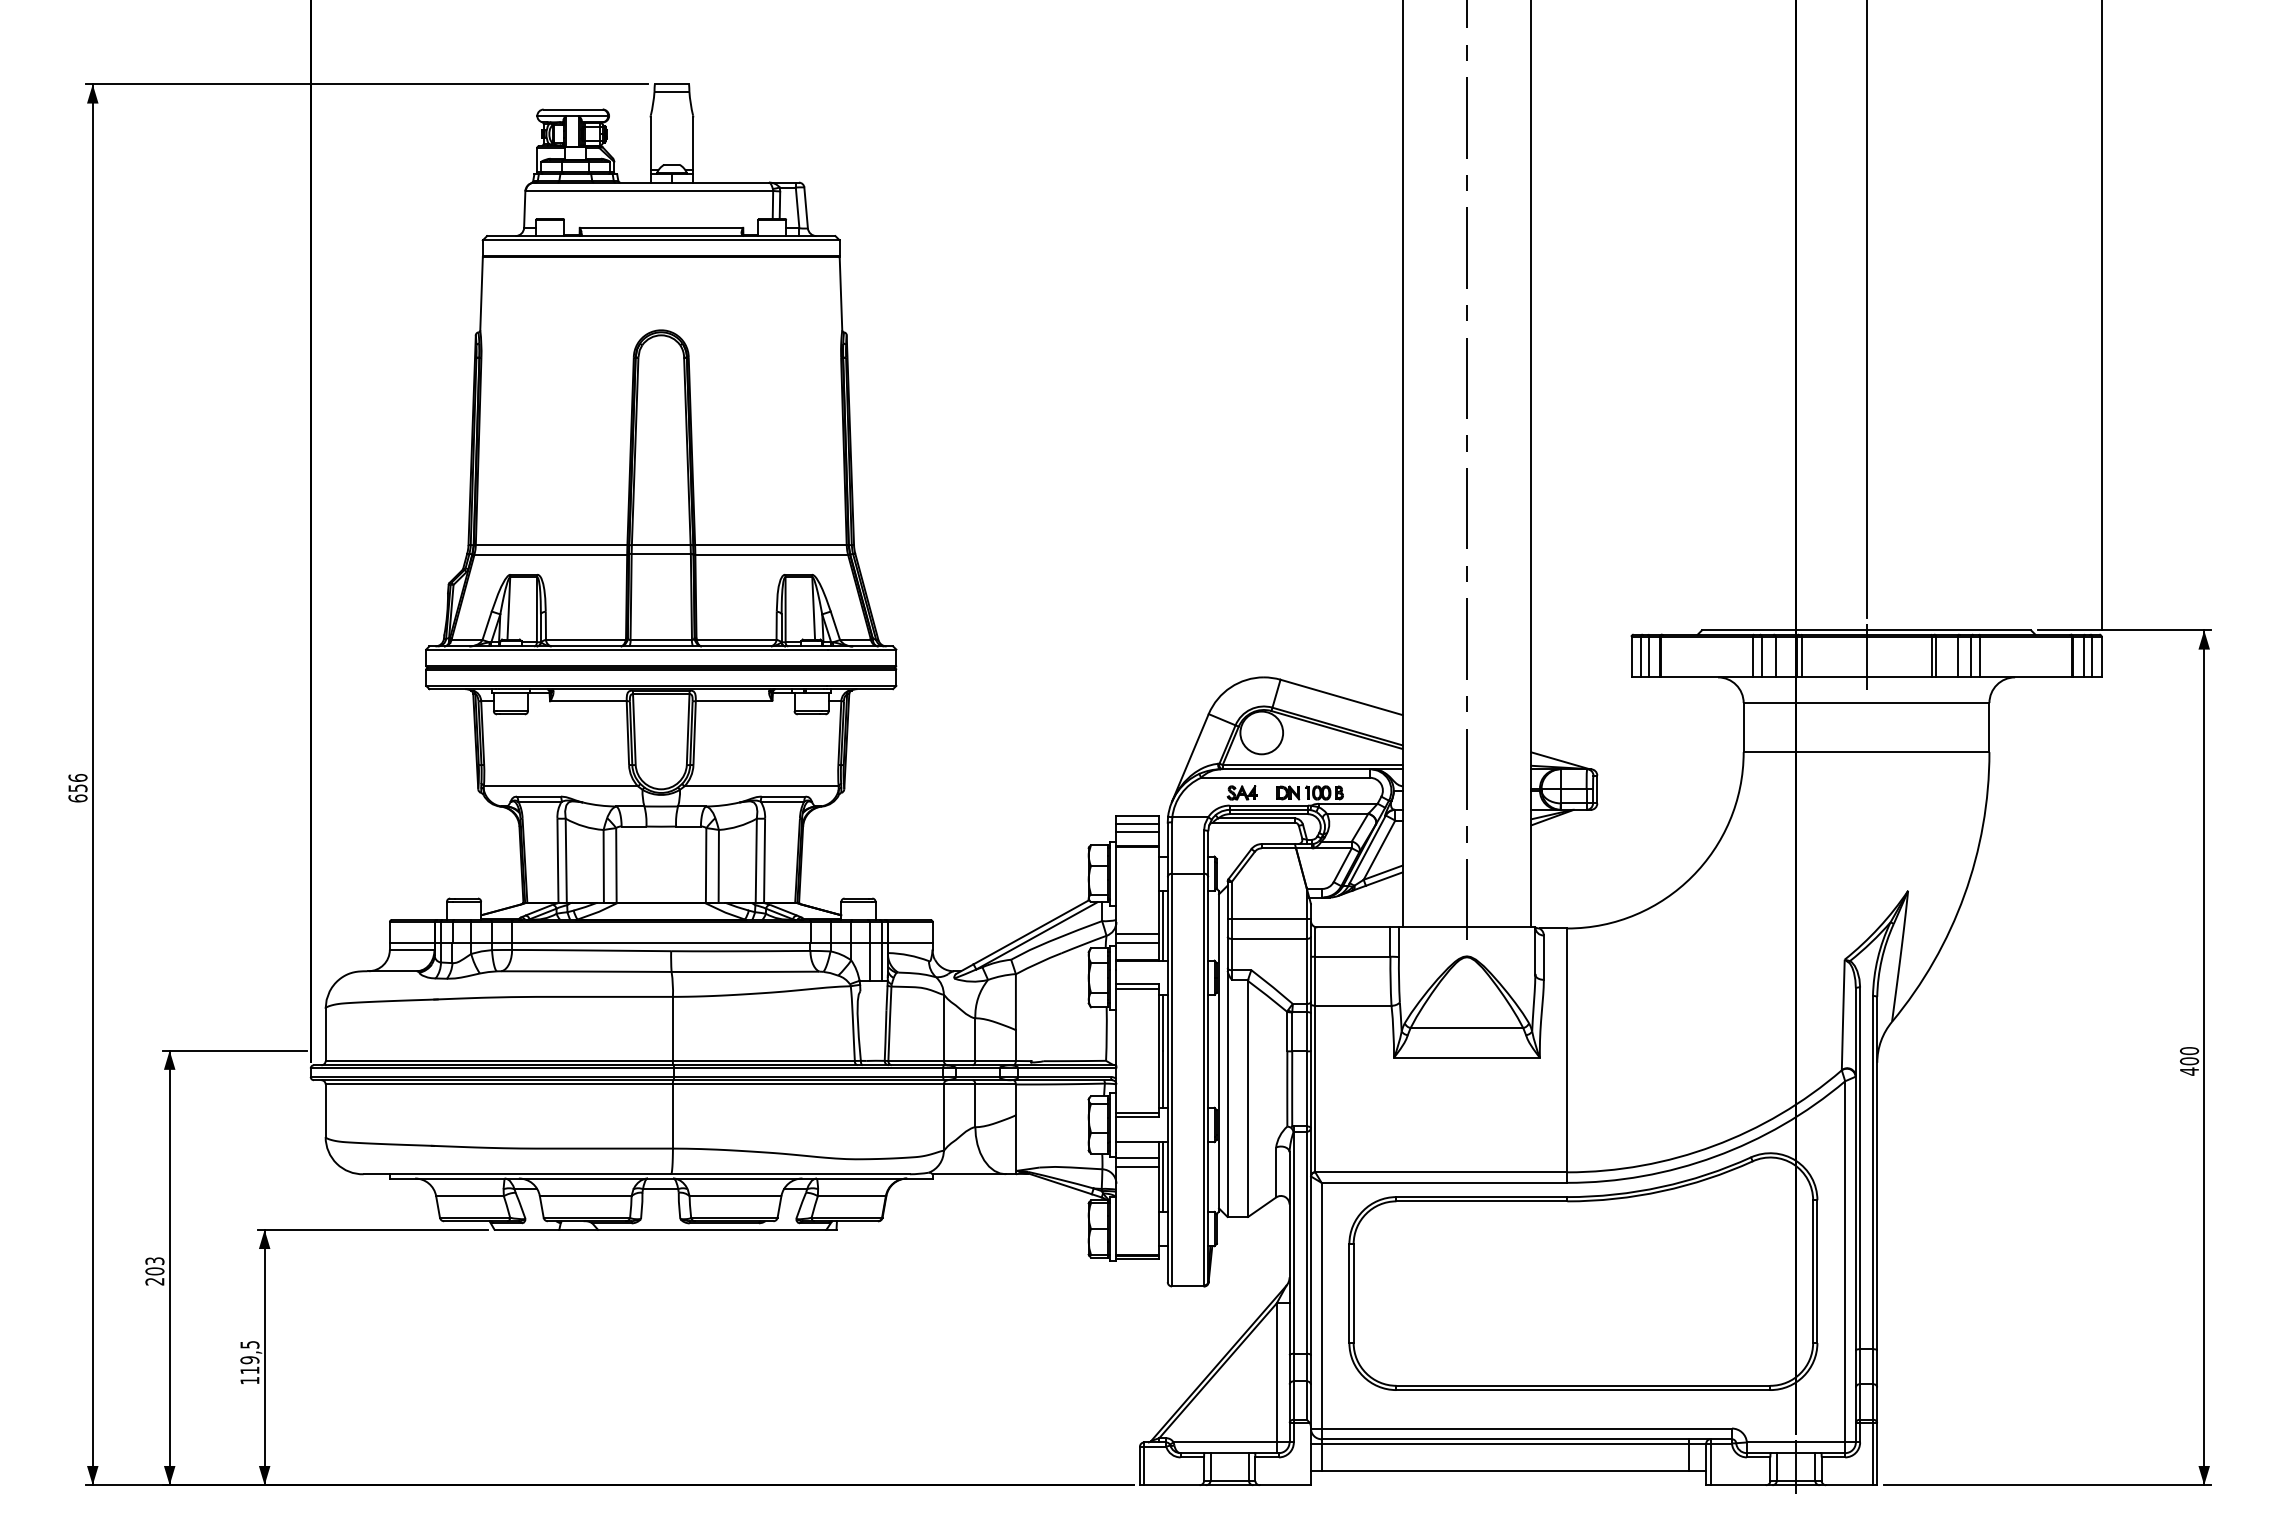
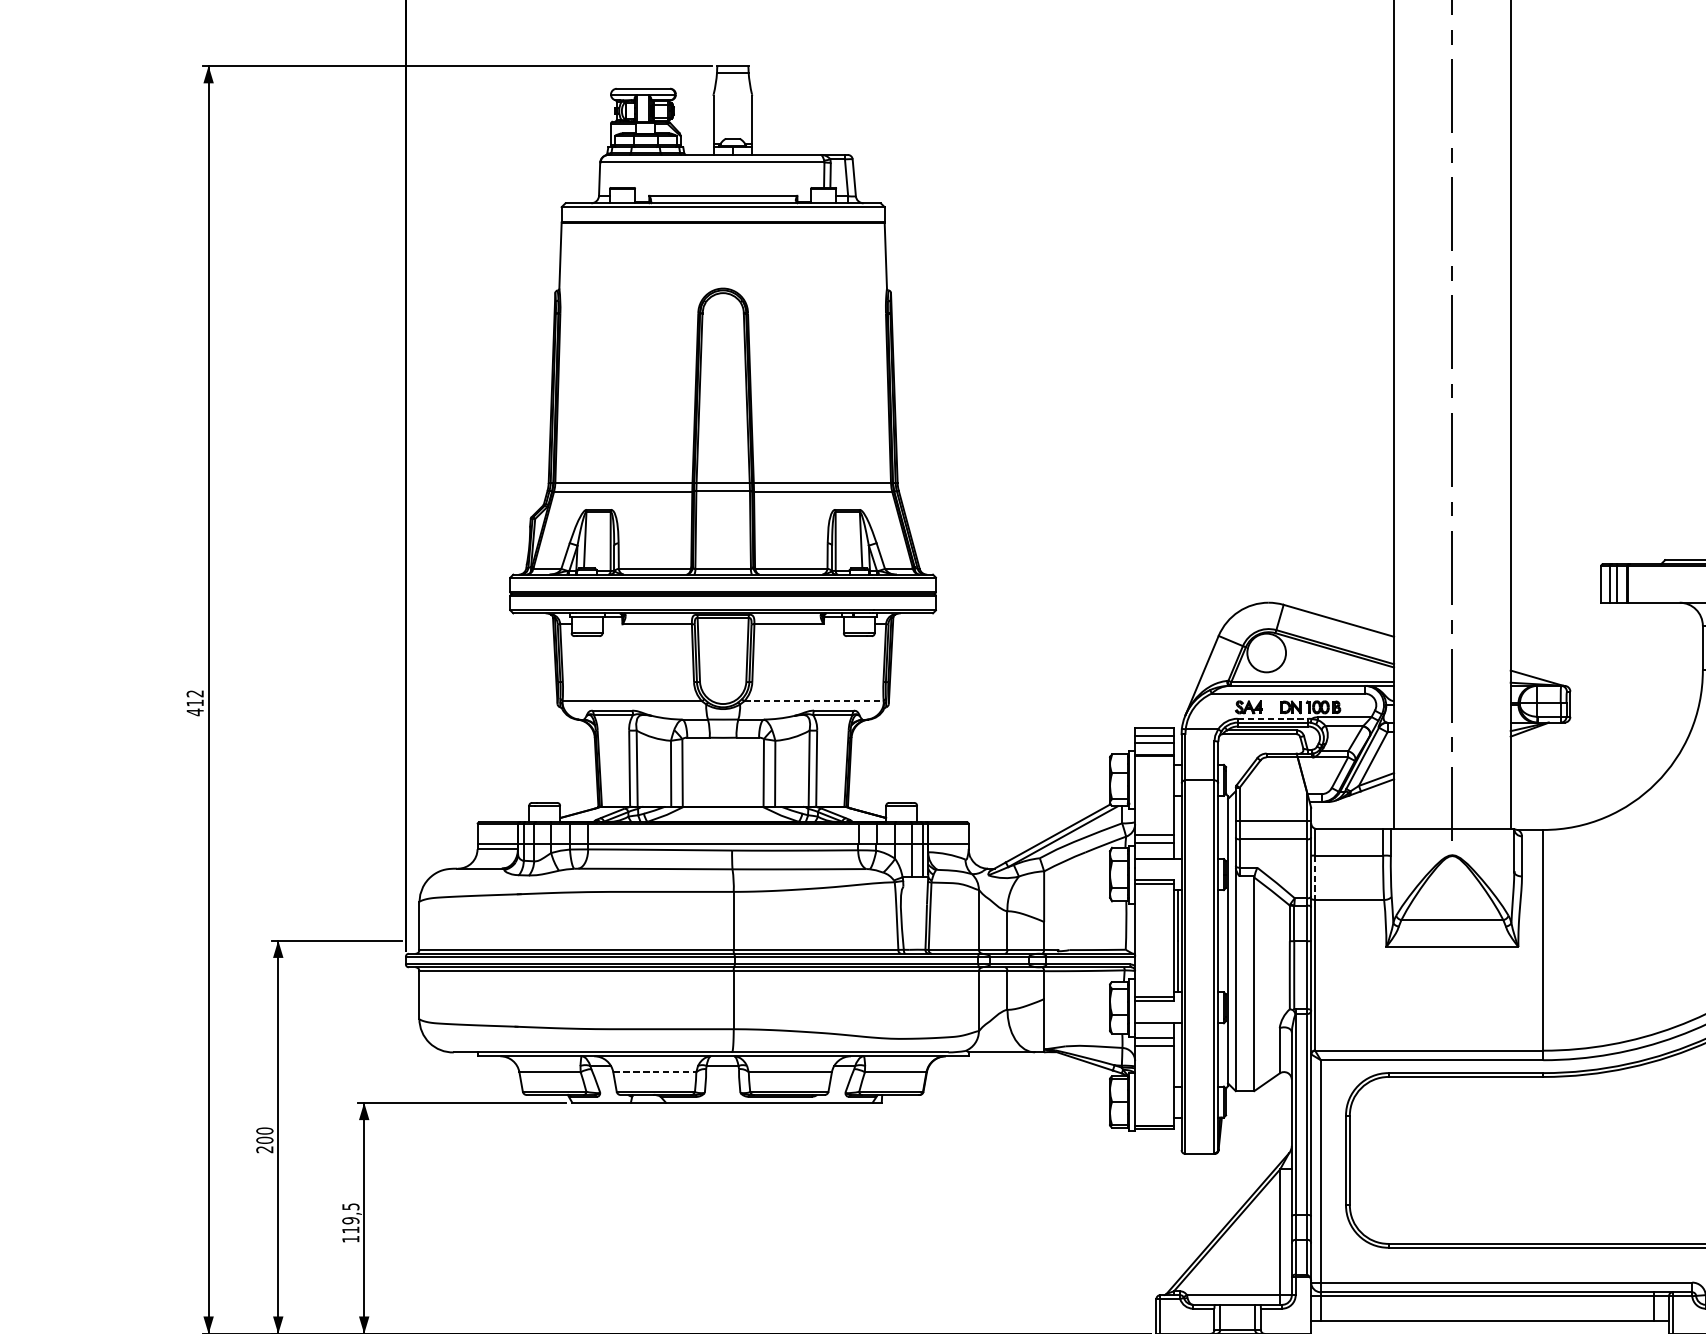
line: (762, 786) -> (814, 701), solid -> dashed
text: (77, 788) -> (194, 703), 656 -> 412
line: (1269, 805) -> (1273, 718), solid -> dashed
line: (1163, 925) -> (1177, 827), removed
line: (1315, 981) -> (1315, 877), solid -> dashed
line: (1163, 1176) -> (1177, 1054), removed
line: (585, 1196) -> (654, 1072), solid -> dashed
text: (154, 1261) -> (264, 1131), 203 -> 200

